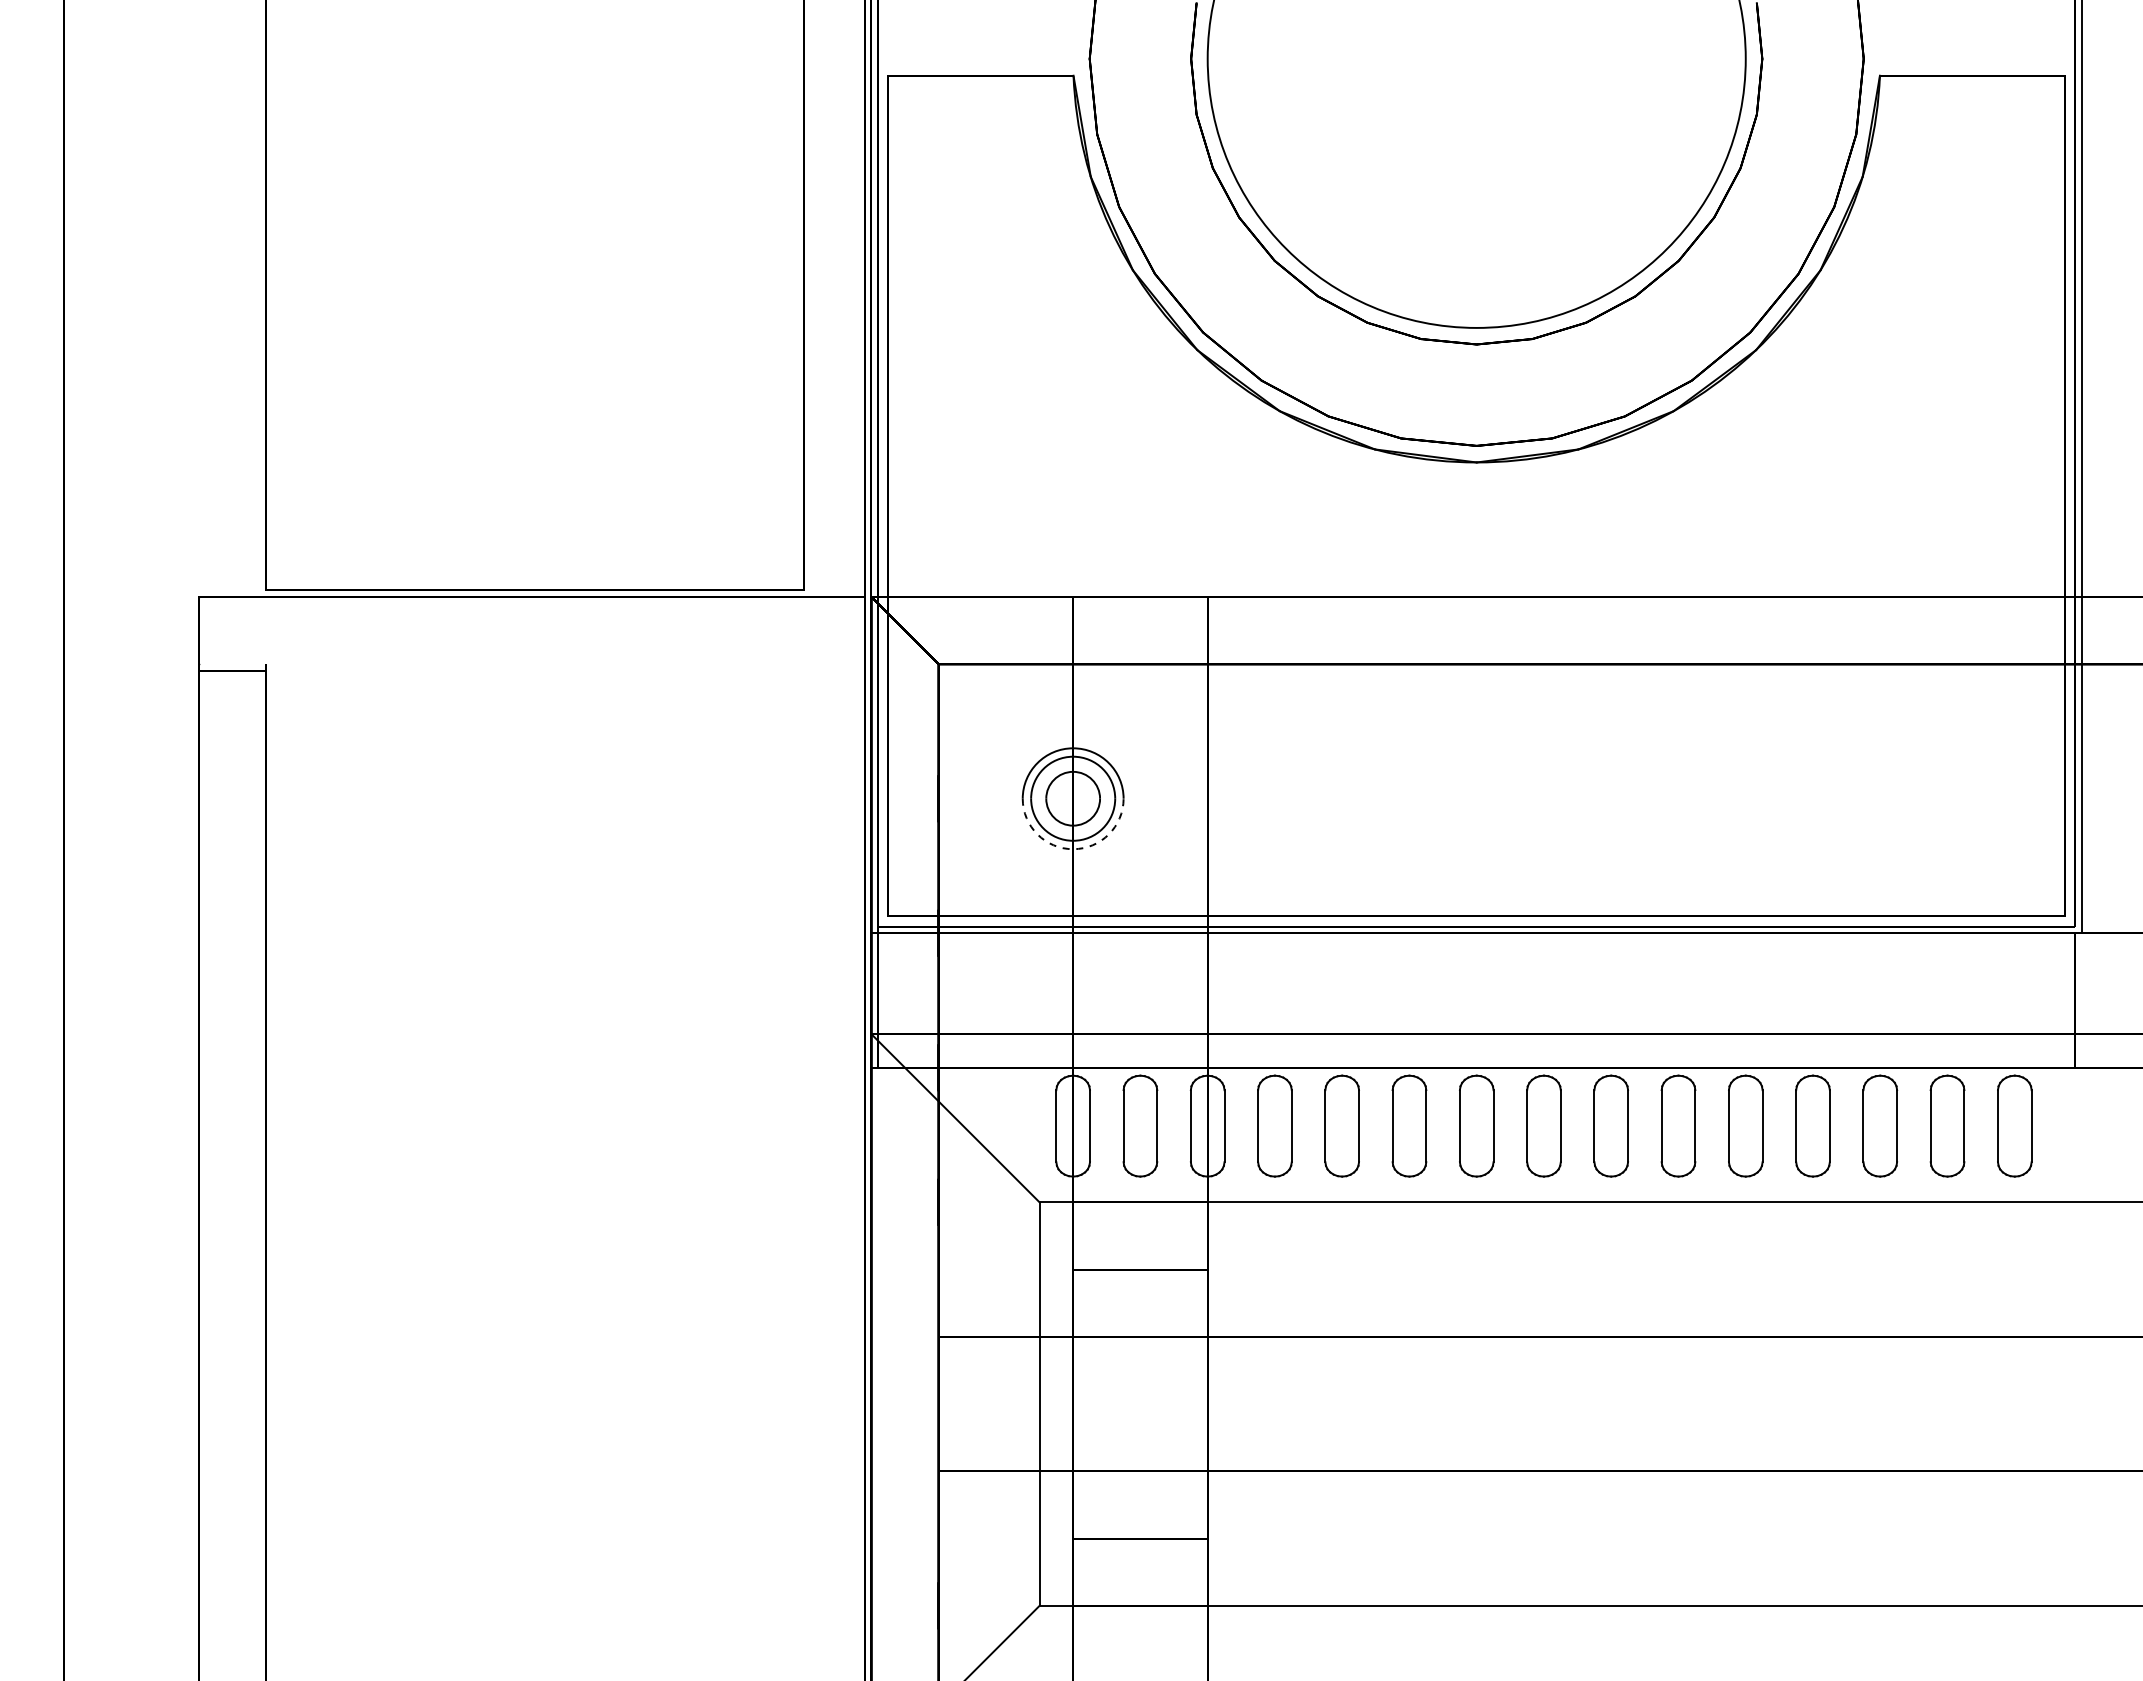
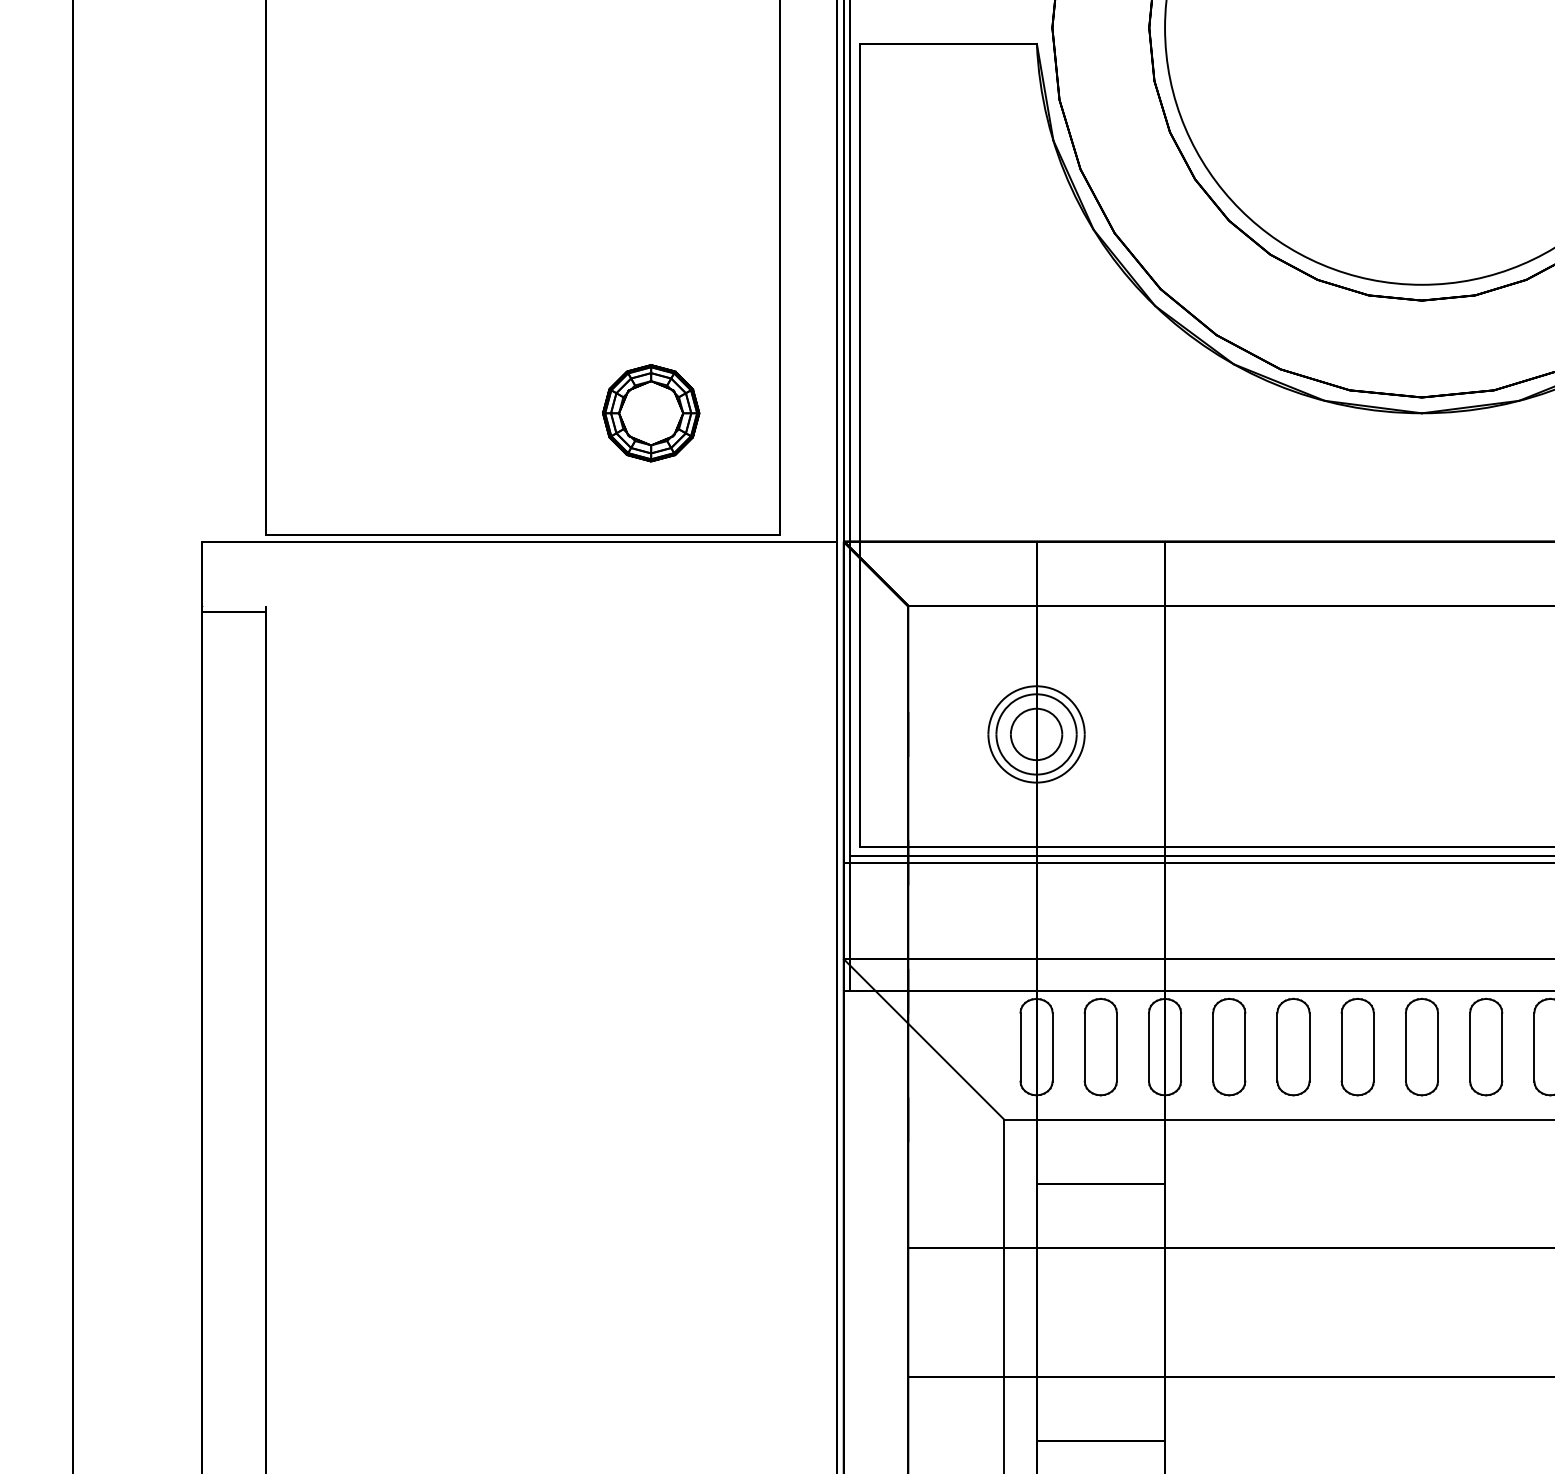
part: (669, 462) -> (651, 413), added
arc: (1073, 849) -> (1036, 782), dashed -> solid

